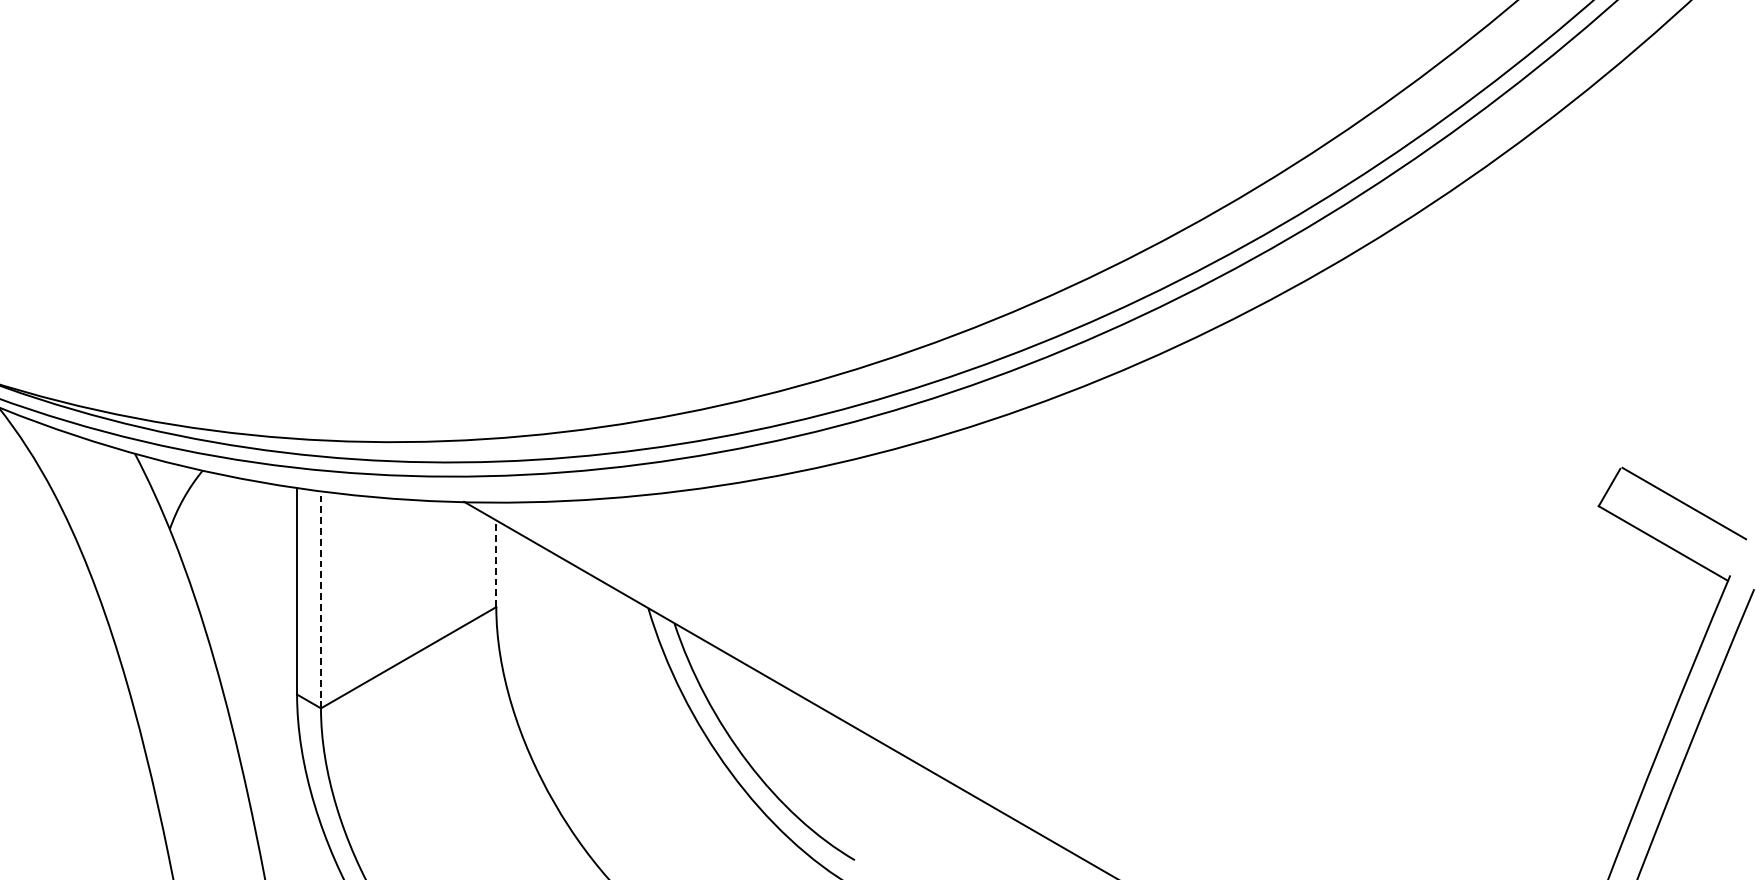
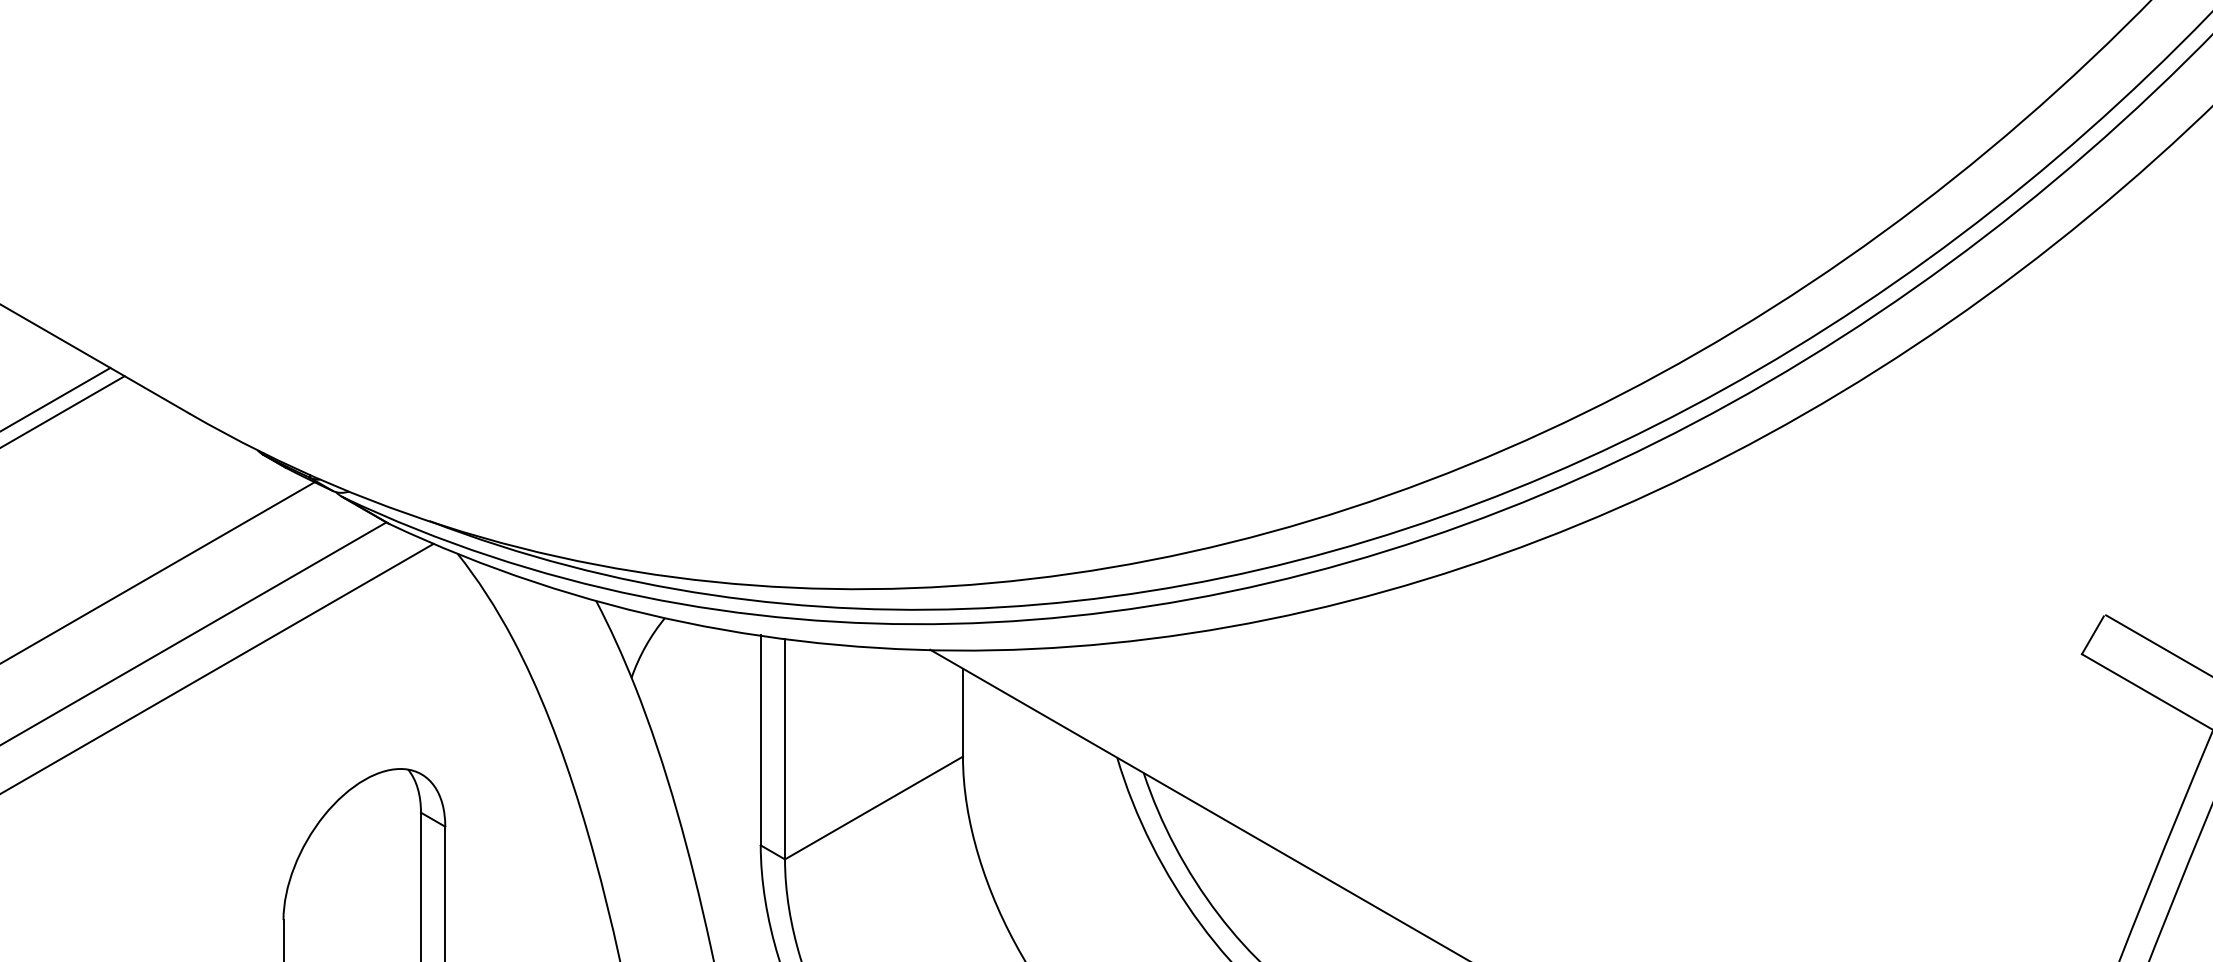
line: (495, 563) -> (962, 712), dashed -> solid
line: (321, 599) -> (785, 748), dashed -> solid

